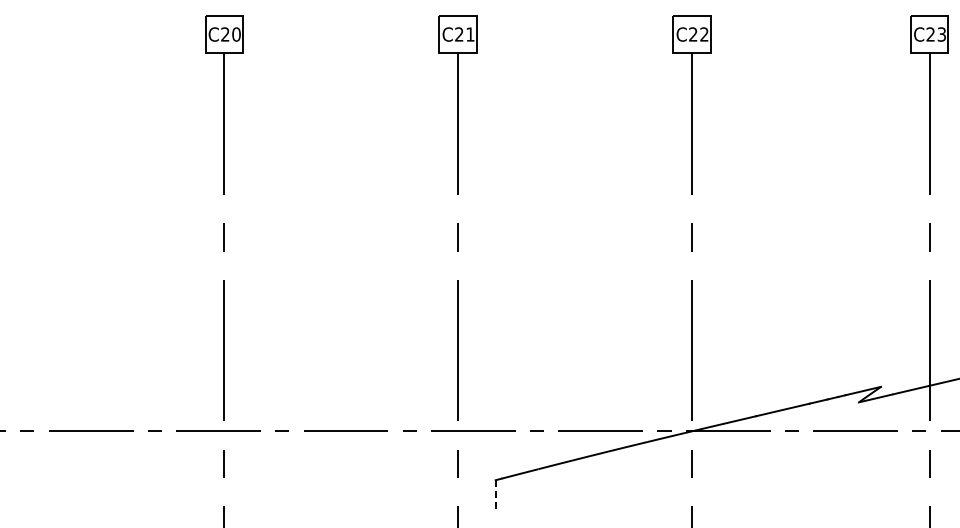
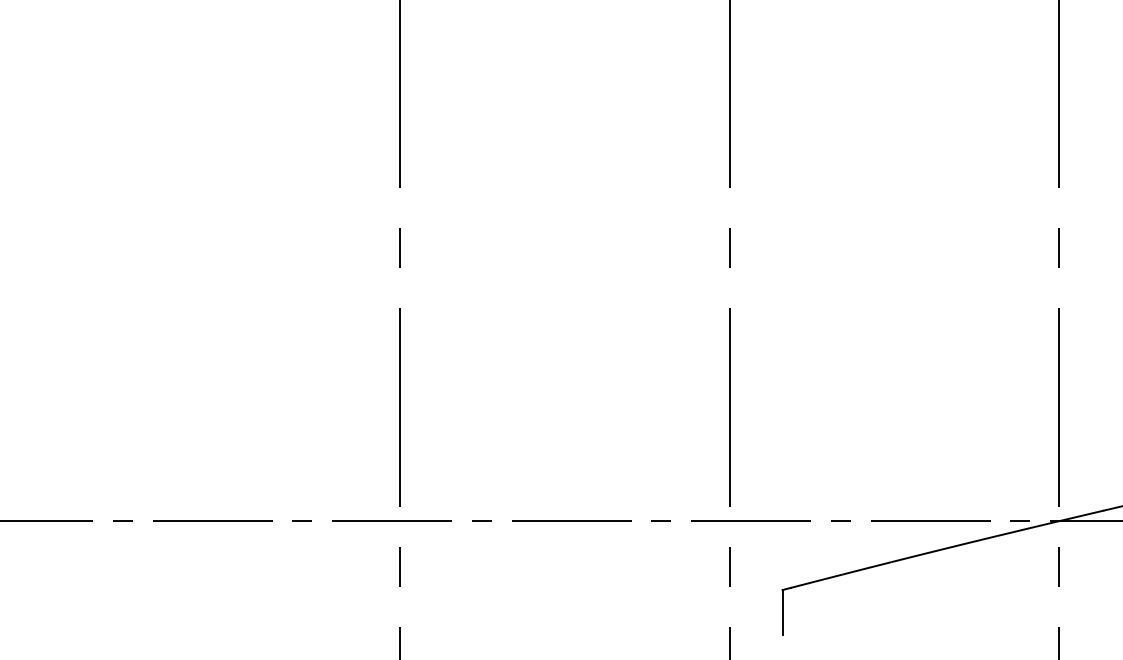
line: (495, 496) -> (782, 612), dashed -> solid

